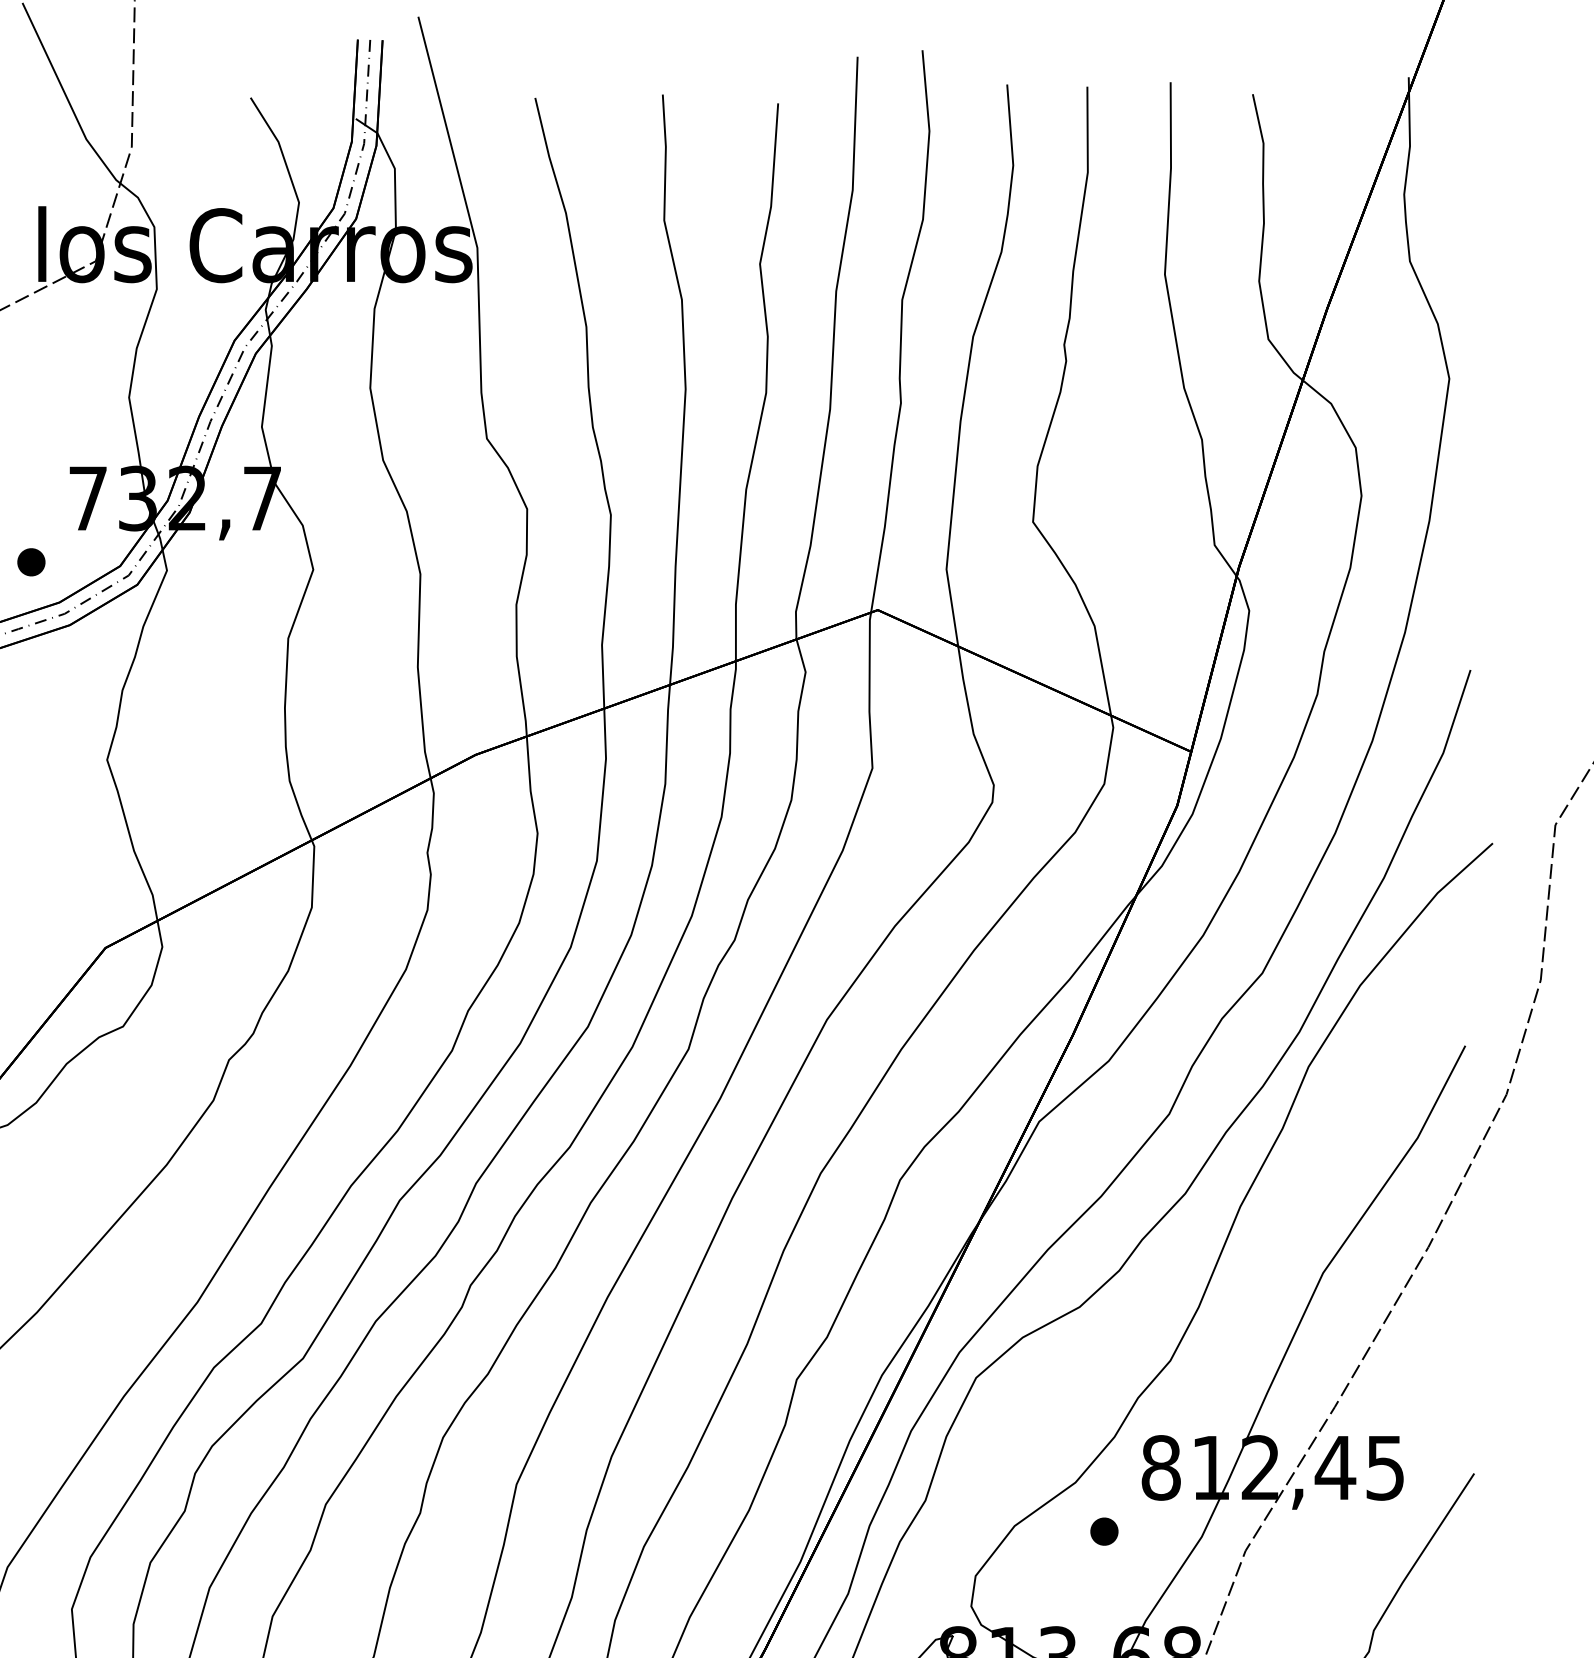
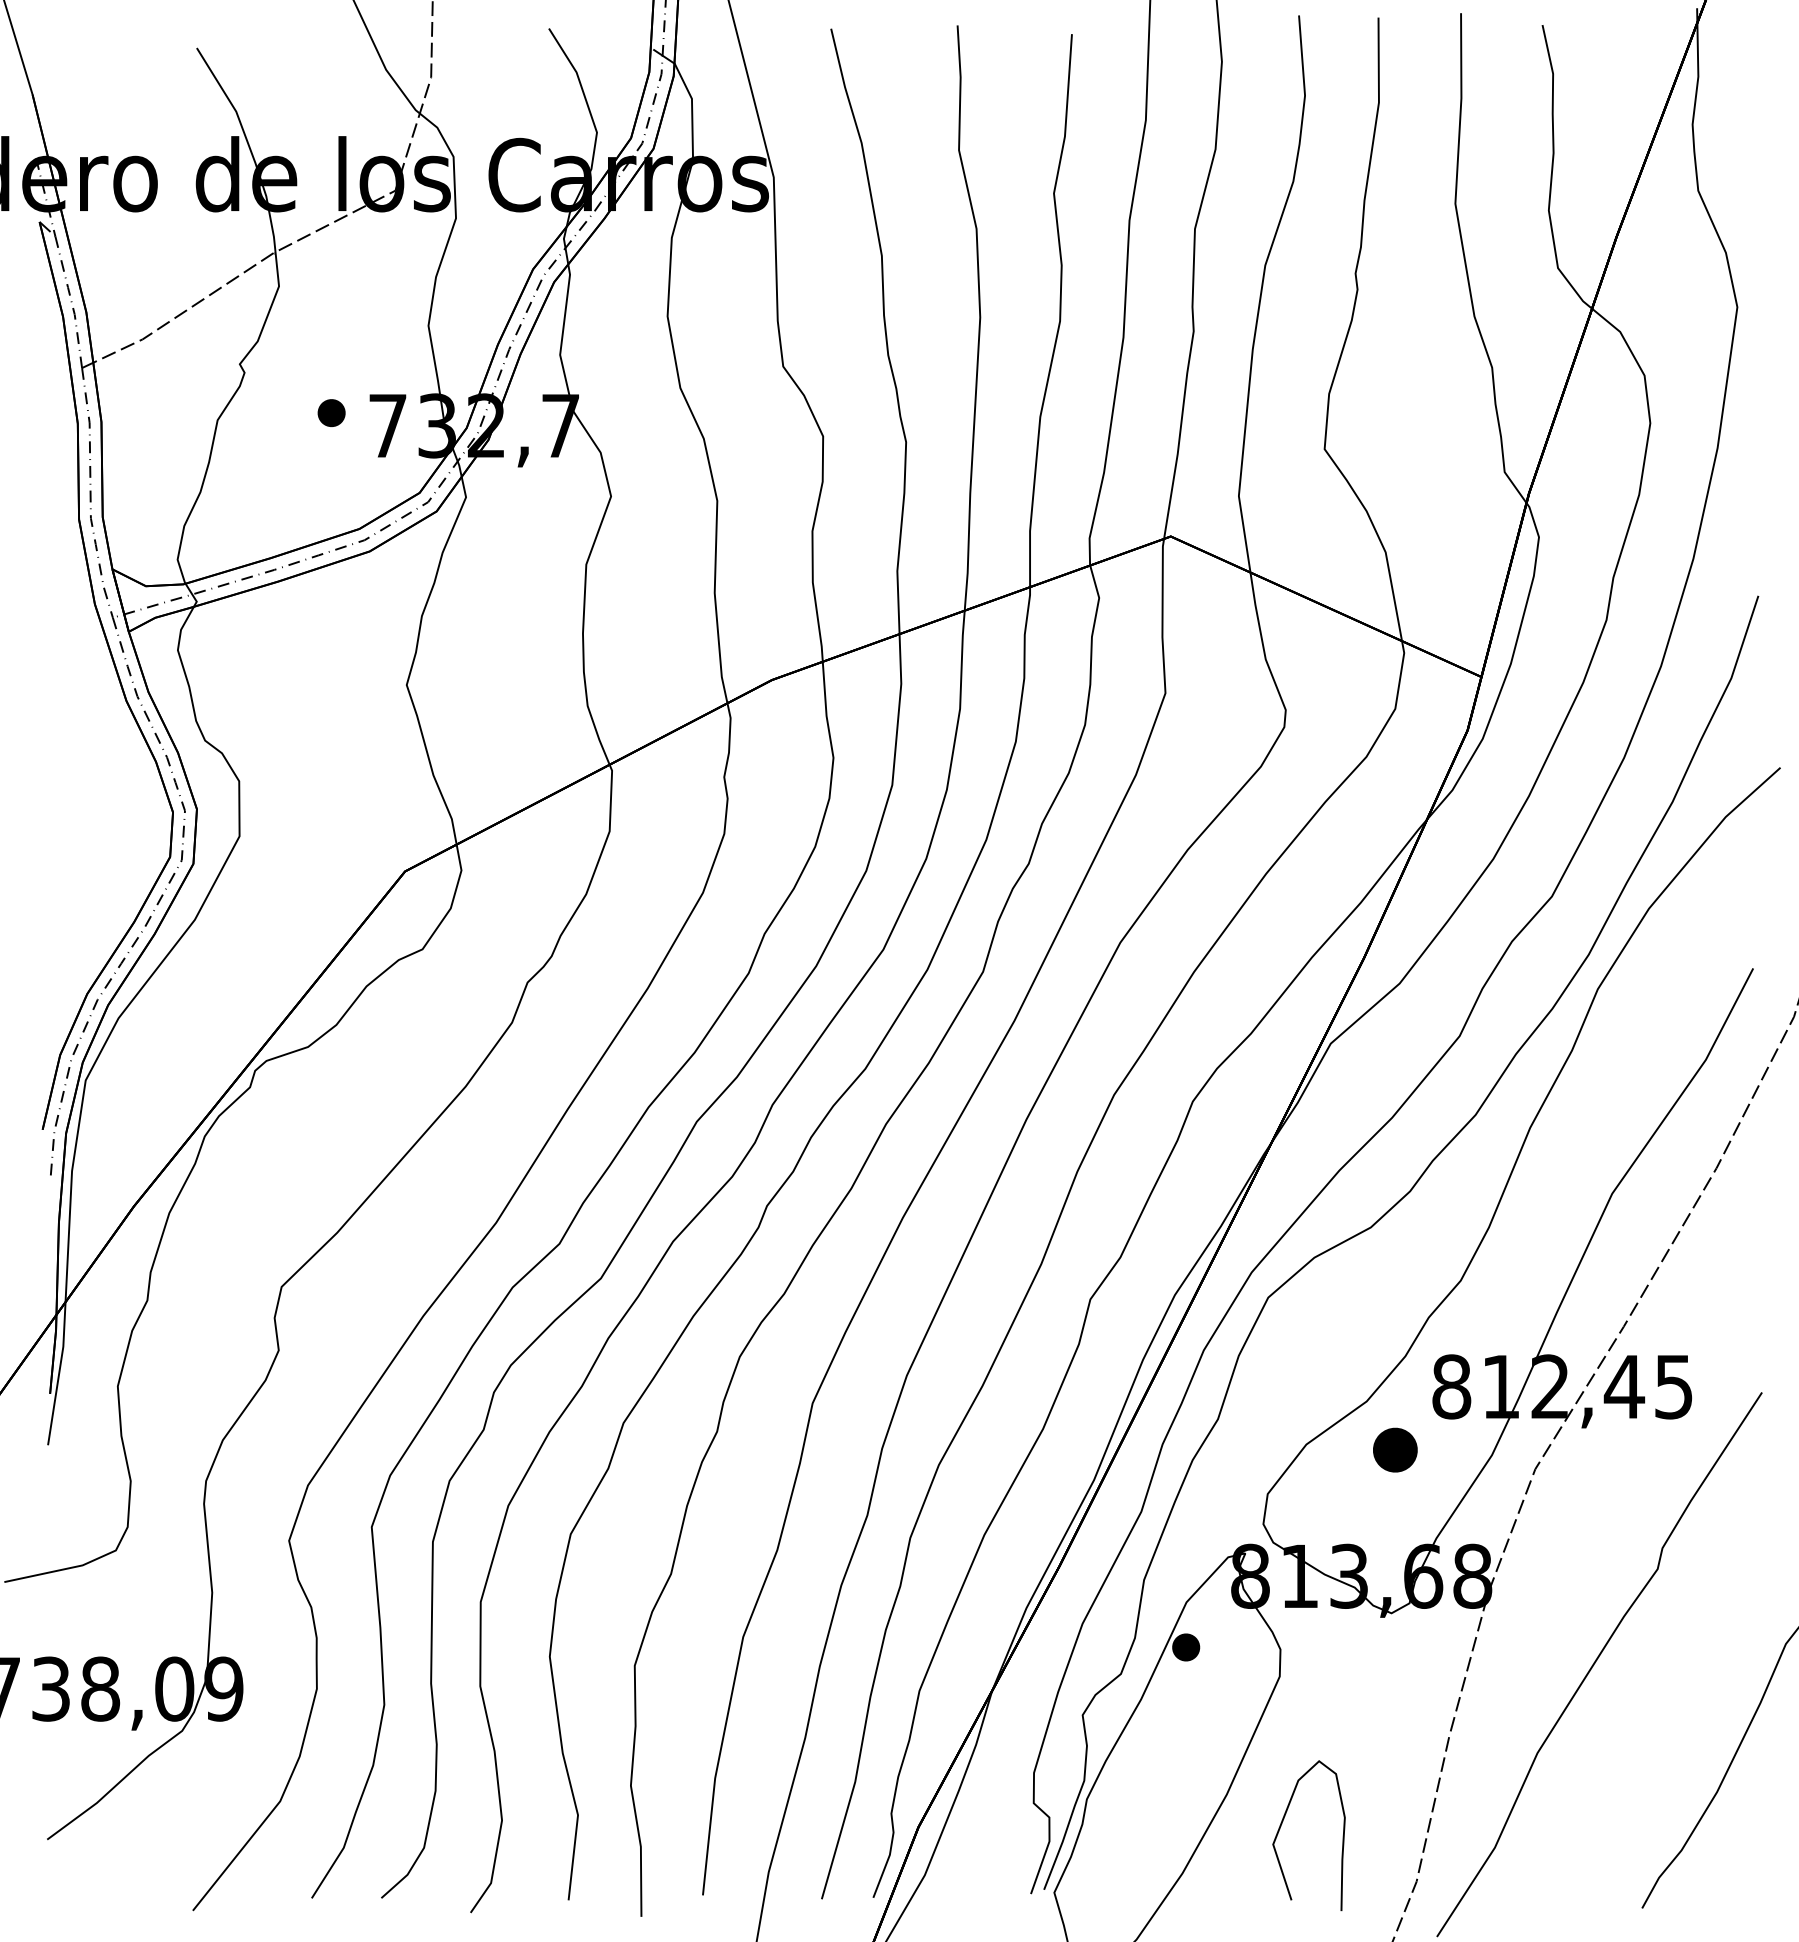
part: (31, 561) -> (331, 412), moved
part: (1104, 1531) -> (1395, 1449), size x1.6

